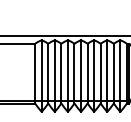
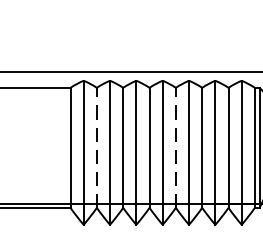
line: (48, 73) -> (97, 147), solid -> dashed
line: (87, 73) -> (175, 147), solid -> dashed

